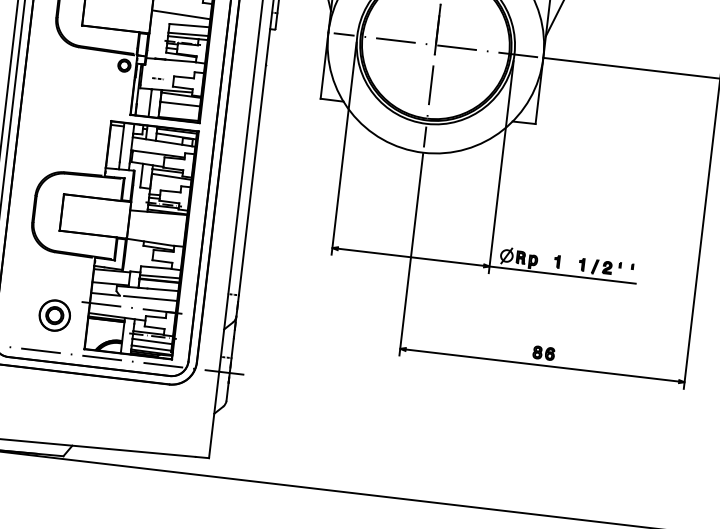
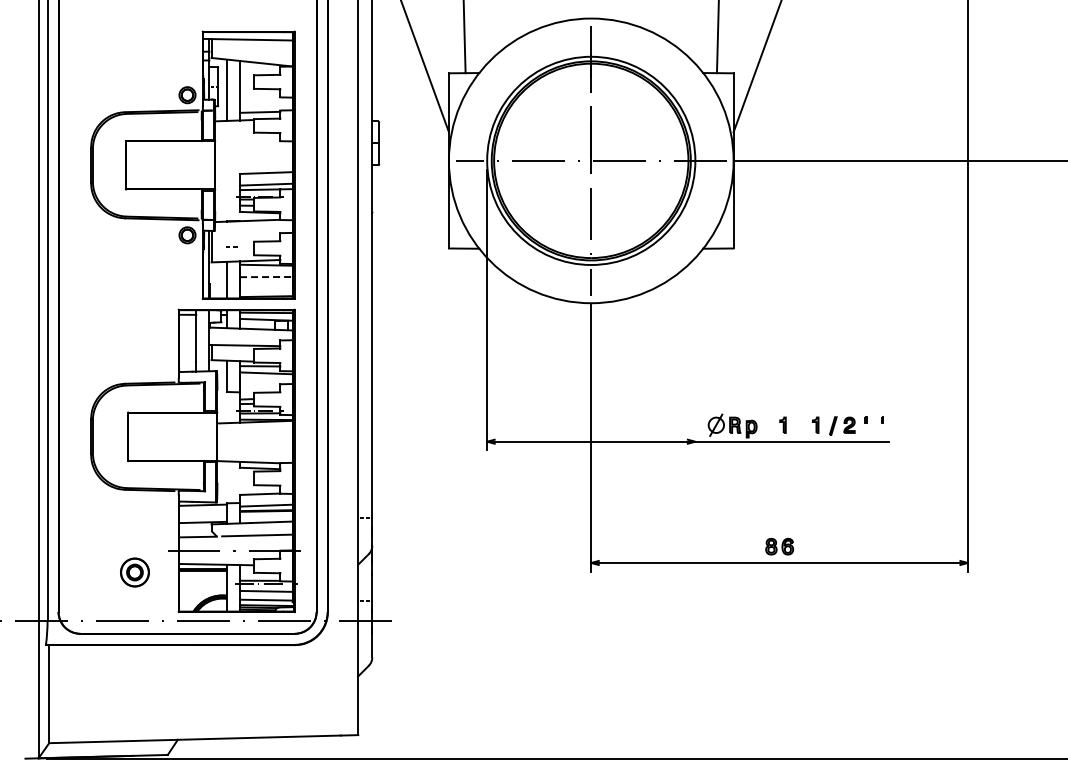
line: (180, 14) -> (253, 159), removed
line: (180, 104) -> (266, 277), solid -> dashed
line: (501, 166) -> (695, 309), removed
part: (54, 315) -> (134, 572), size x0.7

